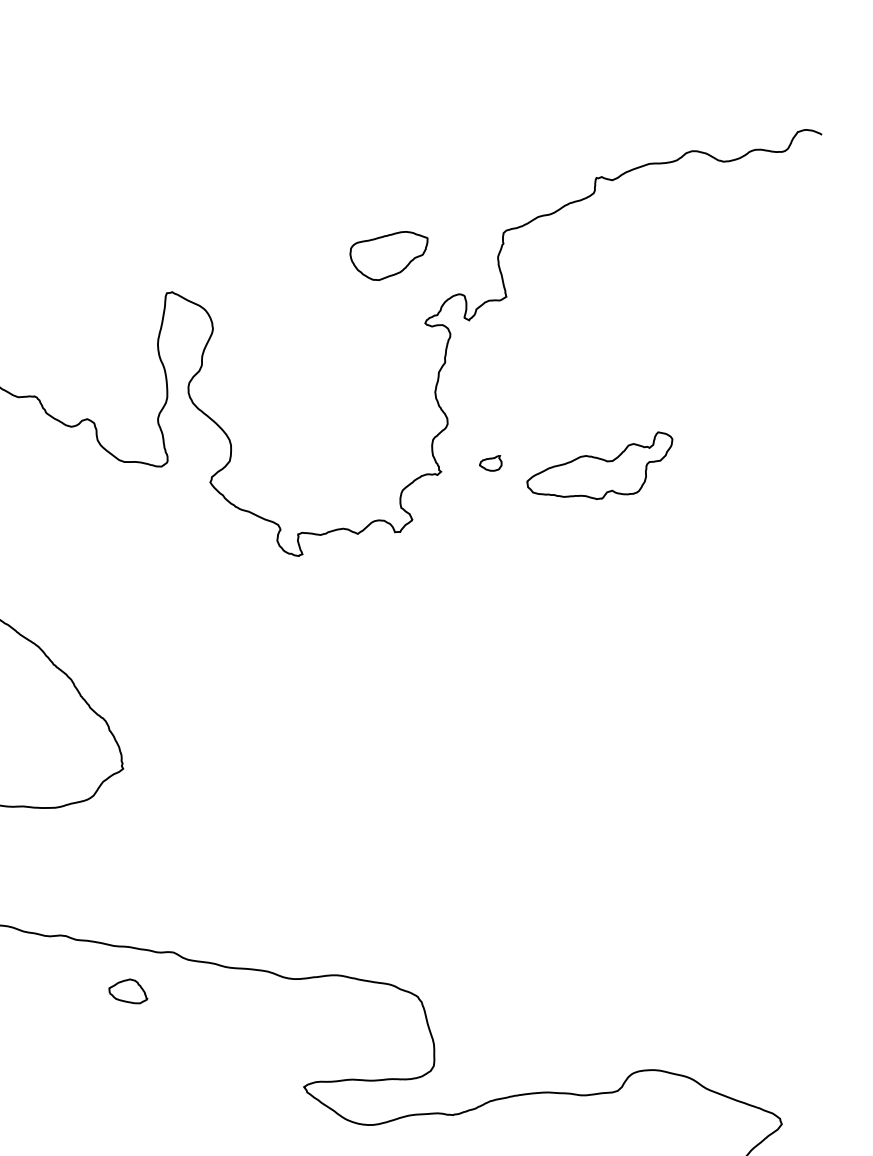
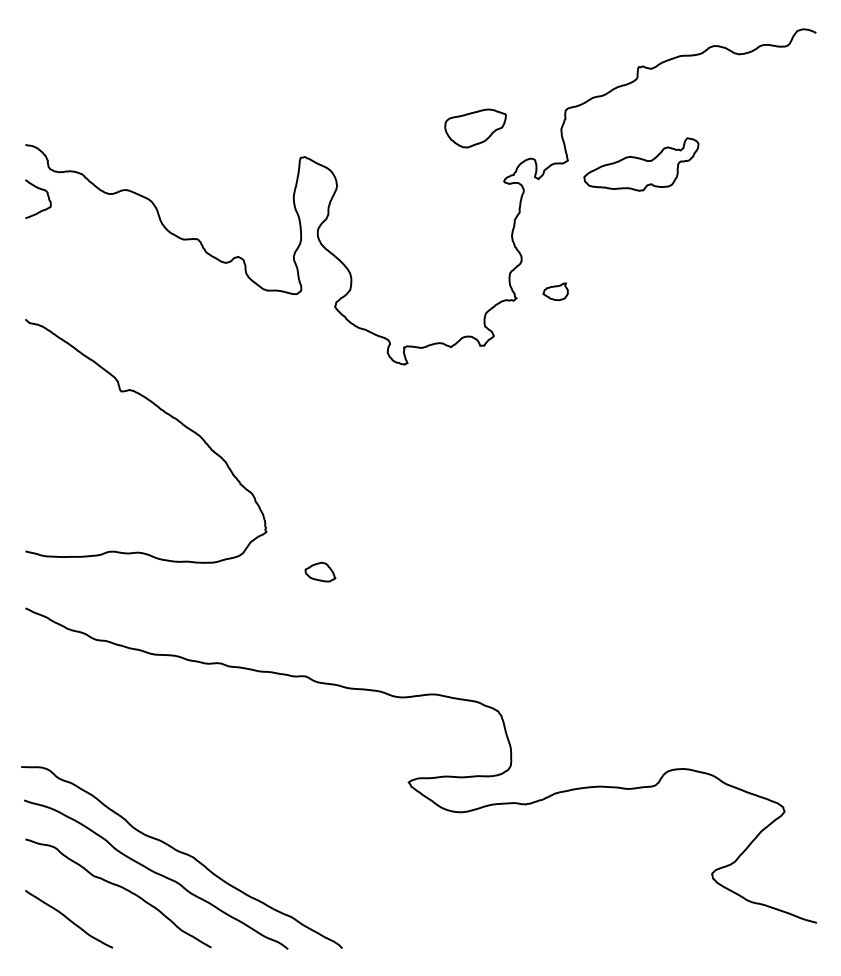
part: (490, 463) -> (555, 291), size x1.43
part: (599, 465) -> (641, 164), moved
part: (128, 990) -> (320, 571), moved

